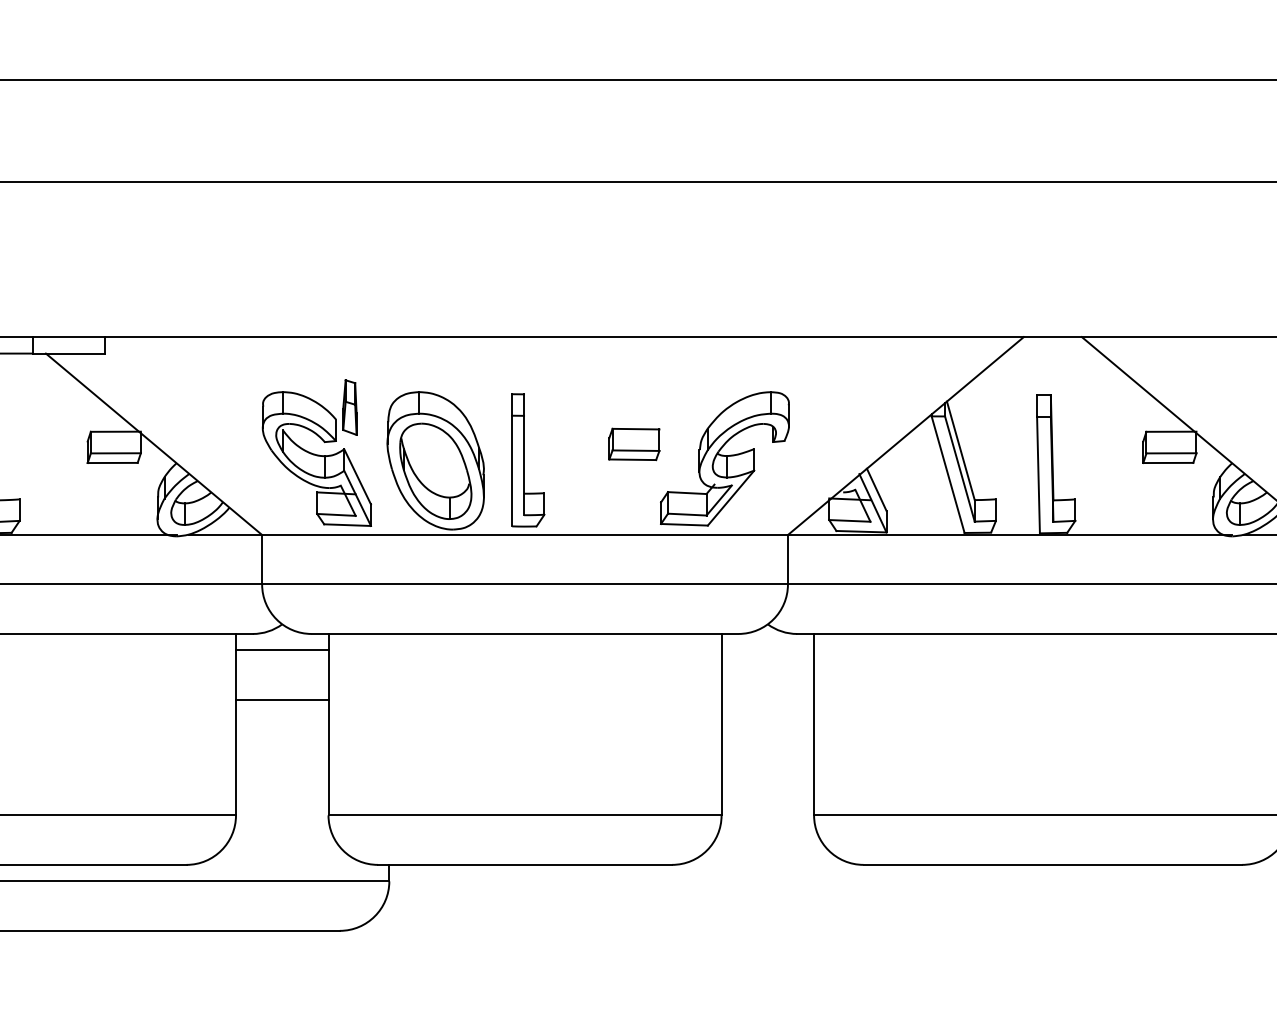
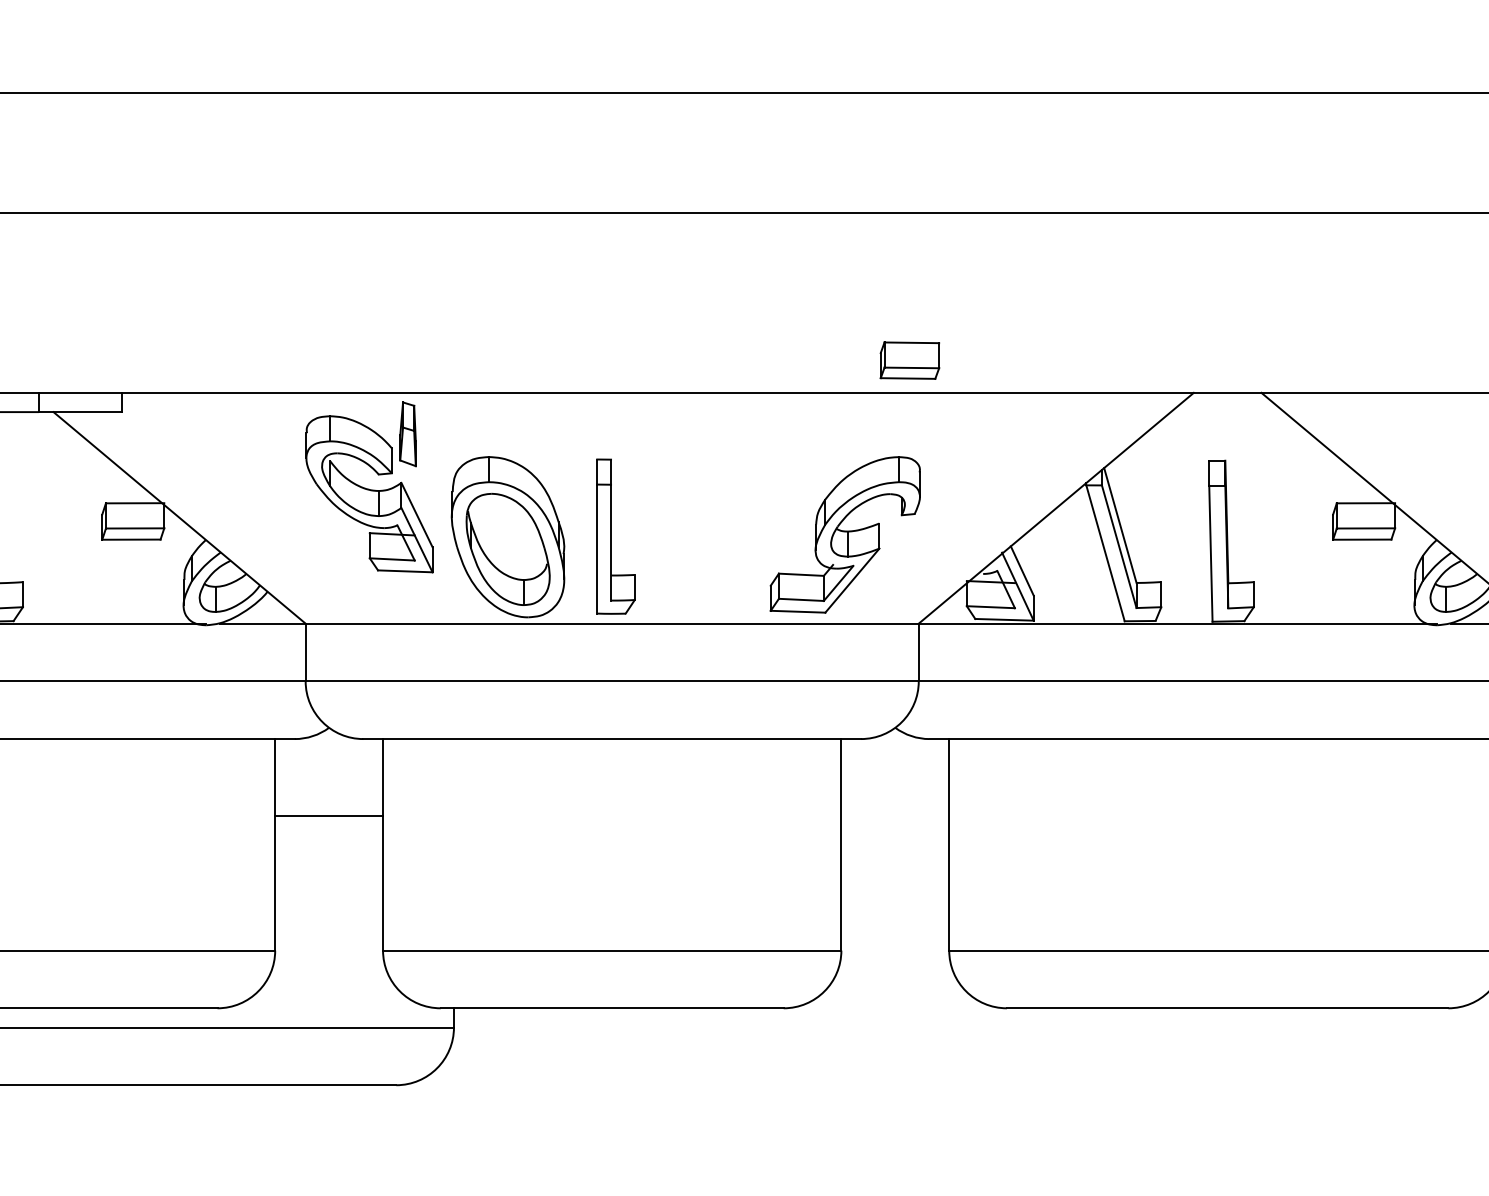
part: (634, 444) -> (910, 360), moved
part: (316, 452) -> (369, 486), moved
line: (282, 650) -> (329, 758), removed

